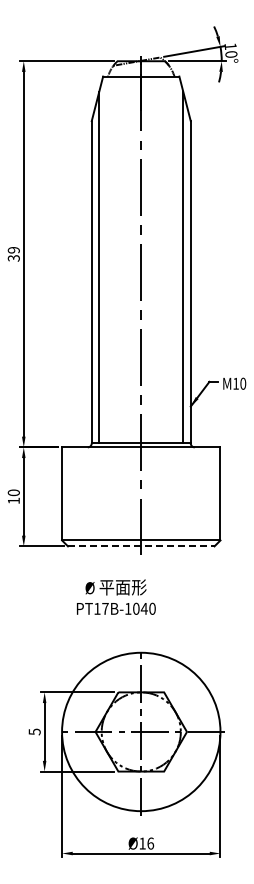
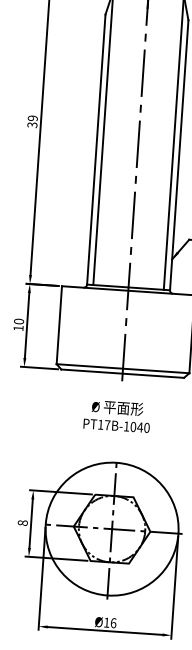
line: (141, 546) -> (122, 373), dashed -> solid
text: (116, 596) -> (117, 415), moved
text: (34, 731) -> (22, 522), 5 -> 8

